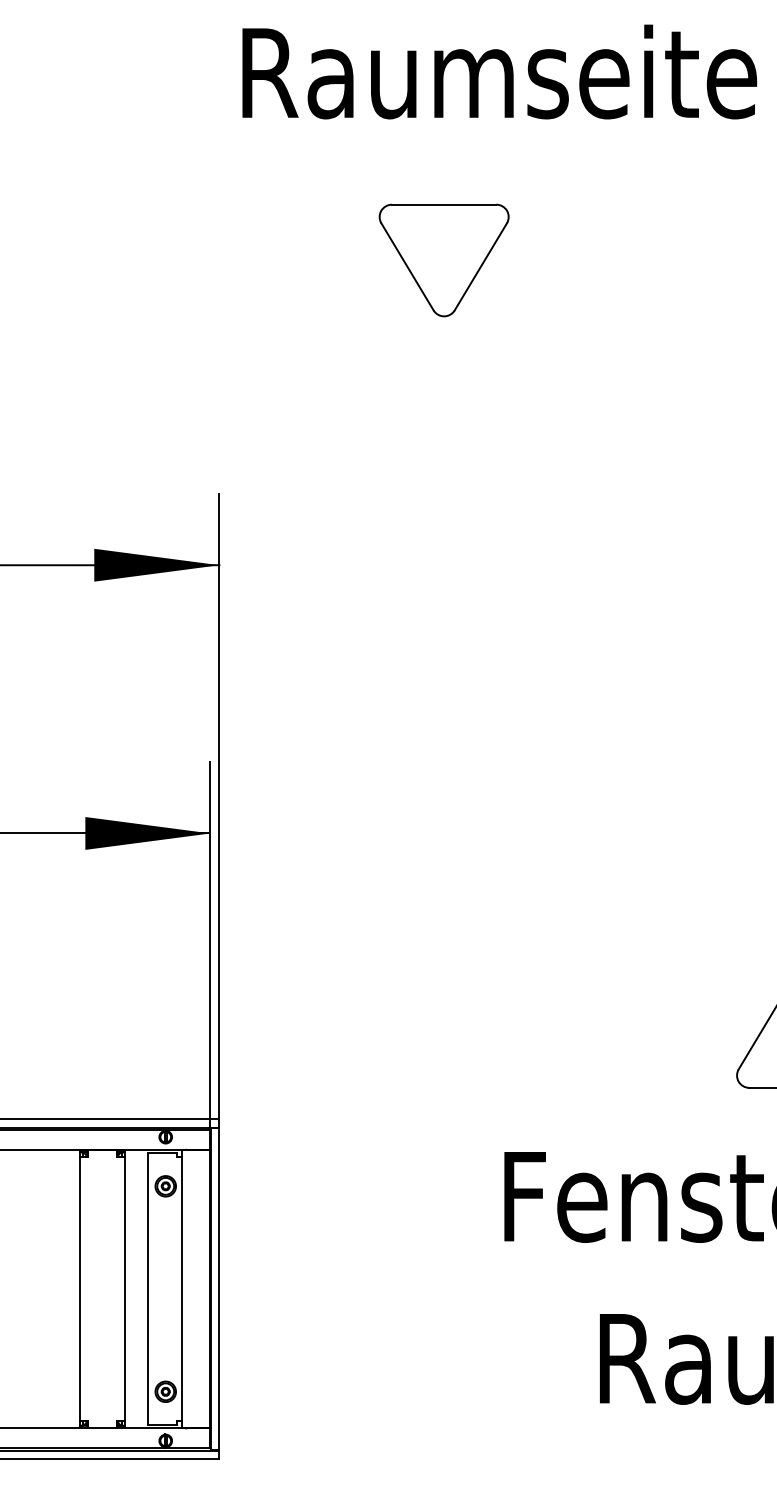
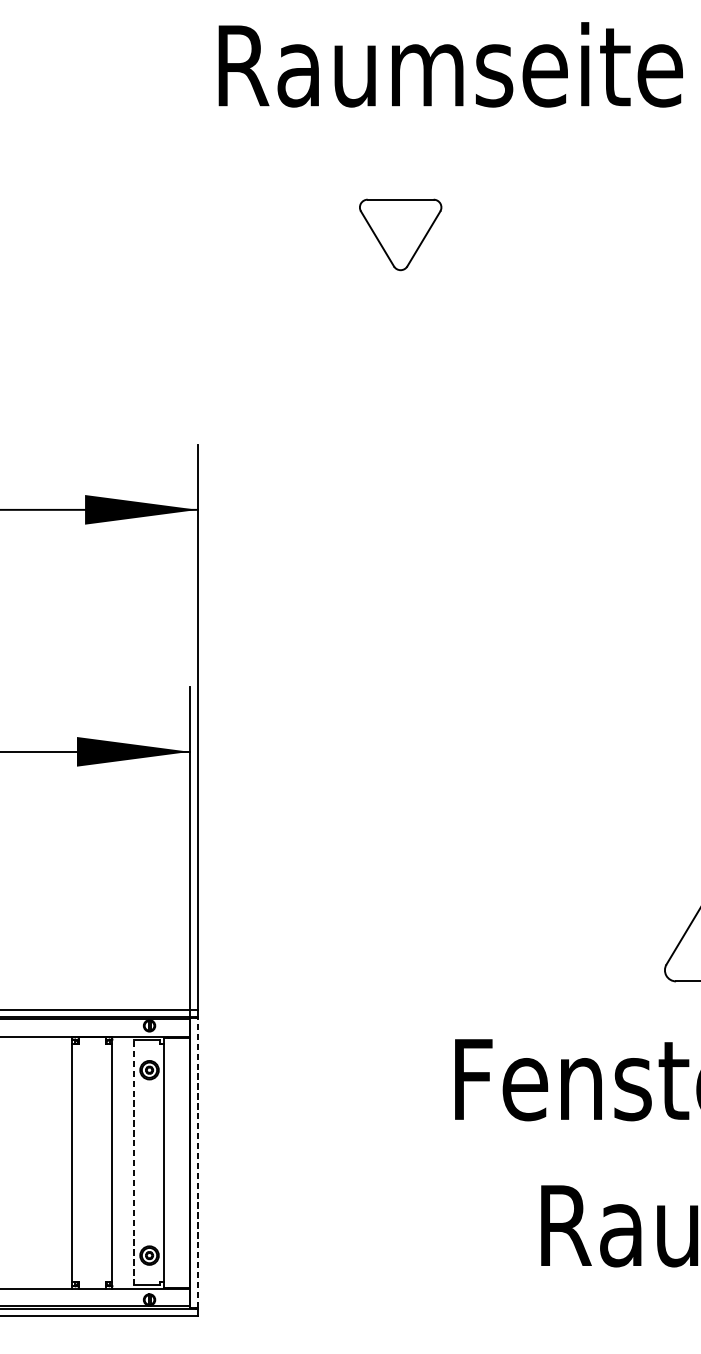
part: (443, 260) -> (400, 234), size x0.7
line: (148, 1289) -> (133, 1163), solid -> dashed
line: (219, 1289) -> (198, 1163), solid -> dashed

